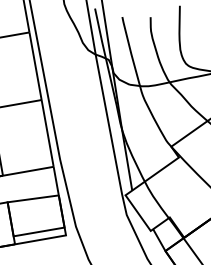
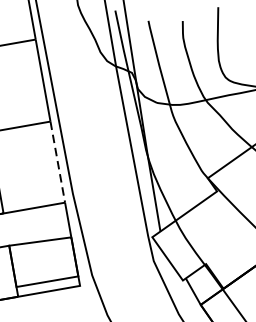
line: (47, 133) -> (57, 162), solid -> dashed

